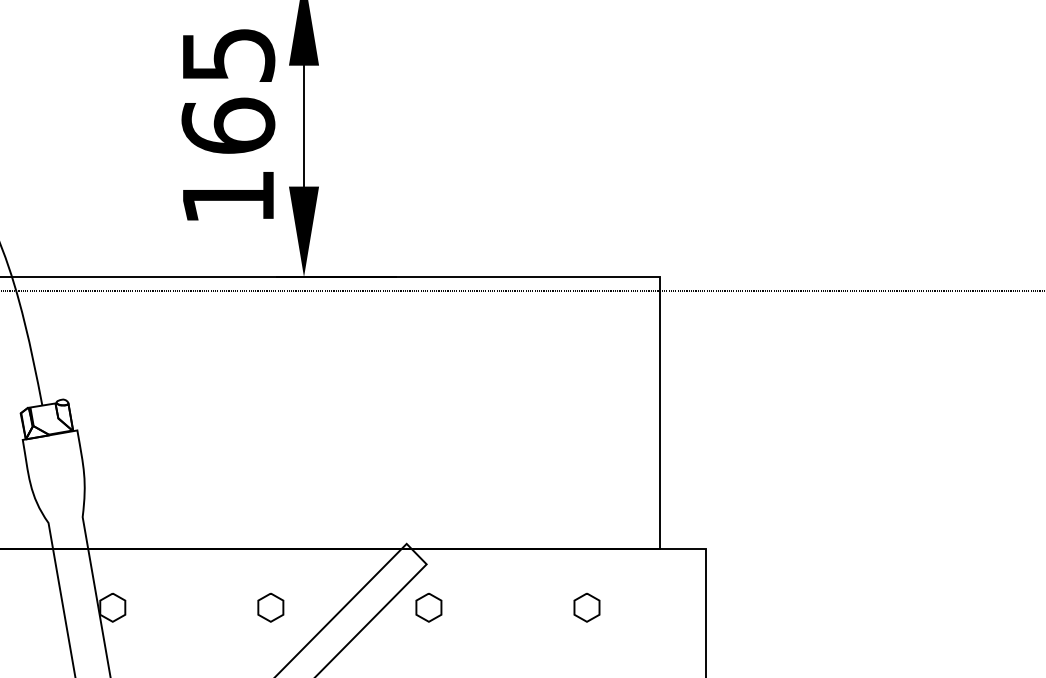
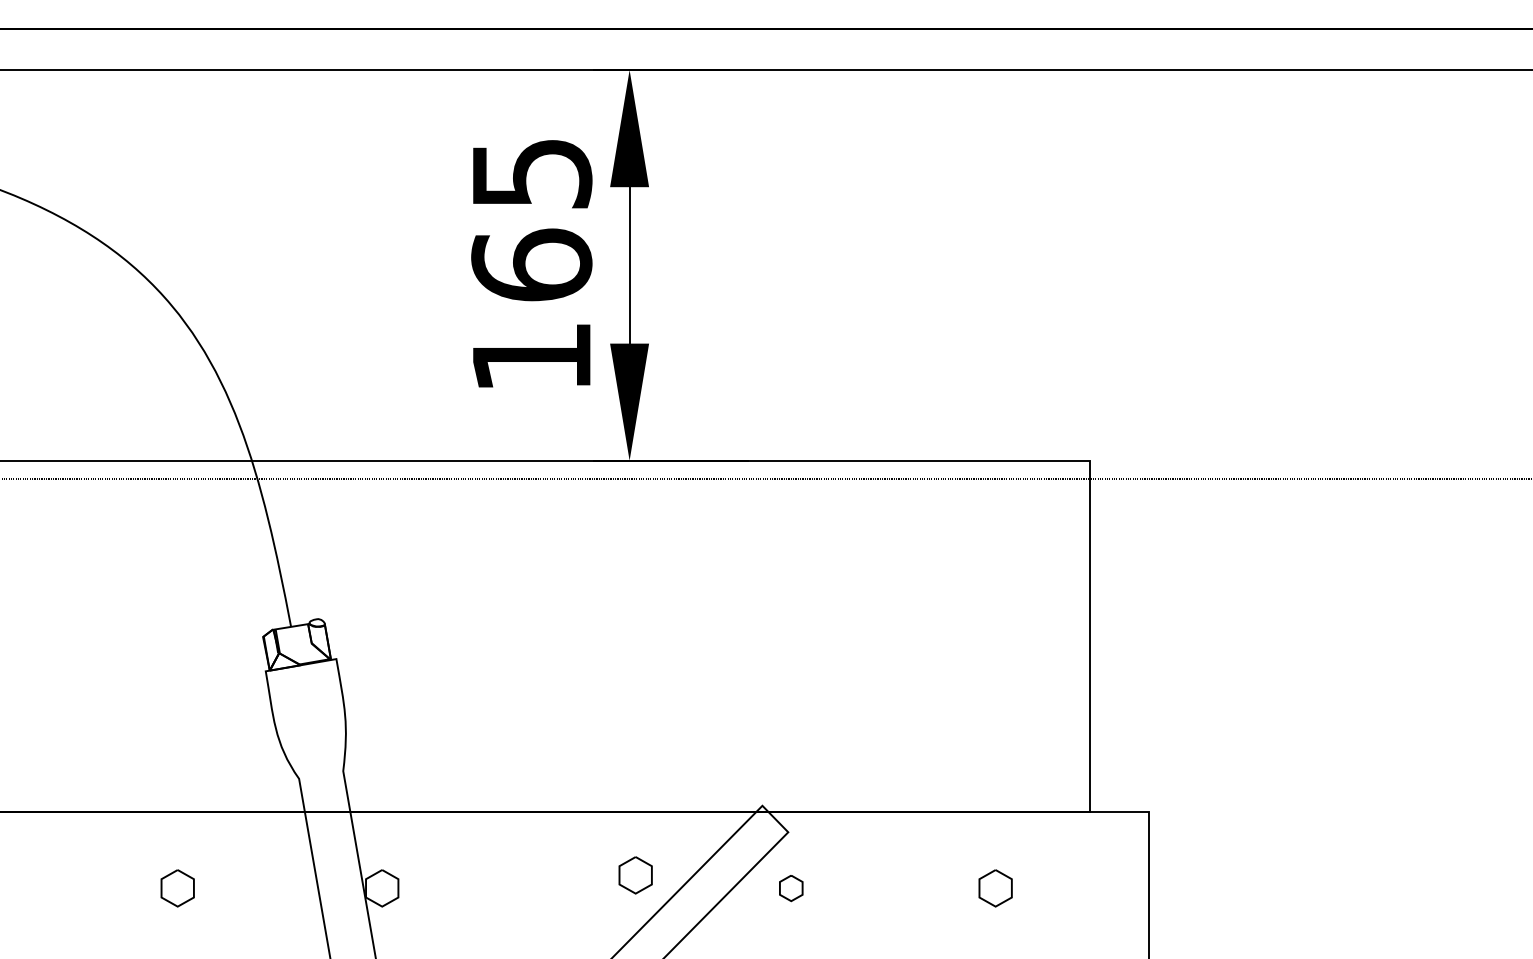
part: (270, 607) -> (635, 875), moved
part: (429, 607) -> (791, 888), size x0.7

